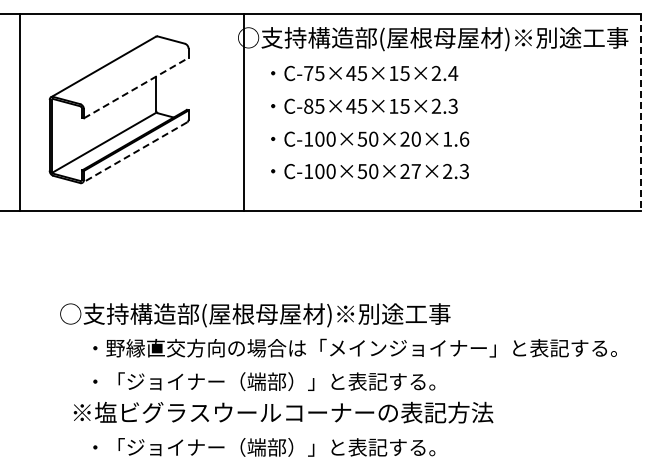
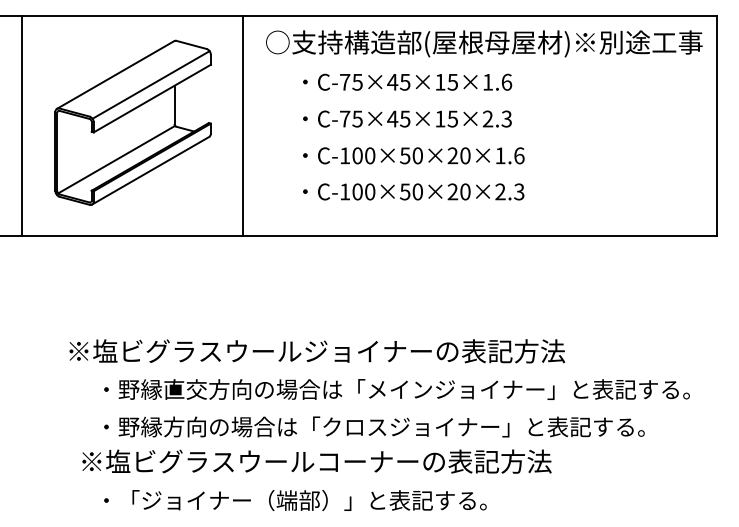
text: (444, 73) -> (497, 82), C-75×45×15×2.4 -> C-75×45×15×1.6
line: (135, 75) -> (151, 84), added
line: (136, 87) -> (152, 97), dashed -> solid
text: (308, 105) -> (344, 118), C-85×45×15×2.3 -> C-75×45×15×2.3
line: (244, 112) -> (243, 125), moved
line: (641, 112) -> (717, 125), dashed -> solid
line: (134, 152) -> (150, 170), dashed -> solid
text: (415, 171) -> (464, 191), C-100×50×27×2.3 -> C-100×50×20×2.3
text: (282, 315) -> (315, 352), ○支持構造部(屋根母屋材)※別途工事 -> ※塩ビグラスウールジョイナーの表記方法
text: (341, 381) -> (381, 426), ・「ジョイナー（端部）」と表記する。 -> ・野縁方向の場合は「クロスジョイナー」と表記する。

